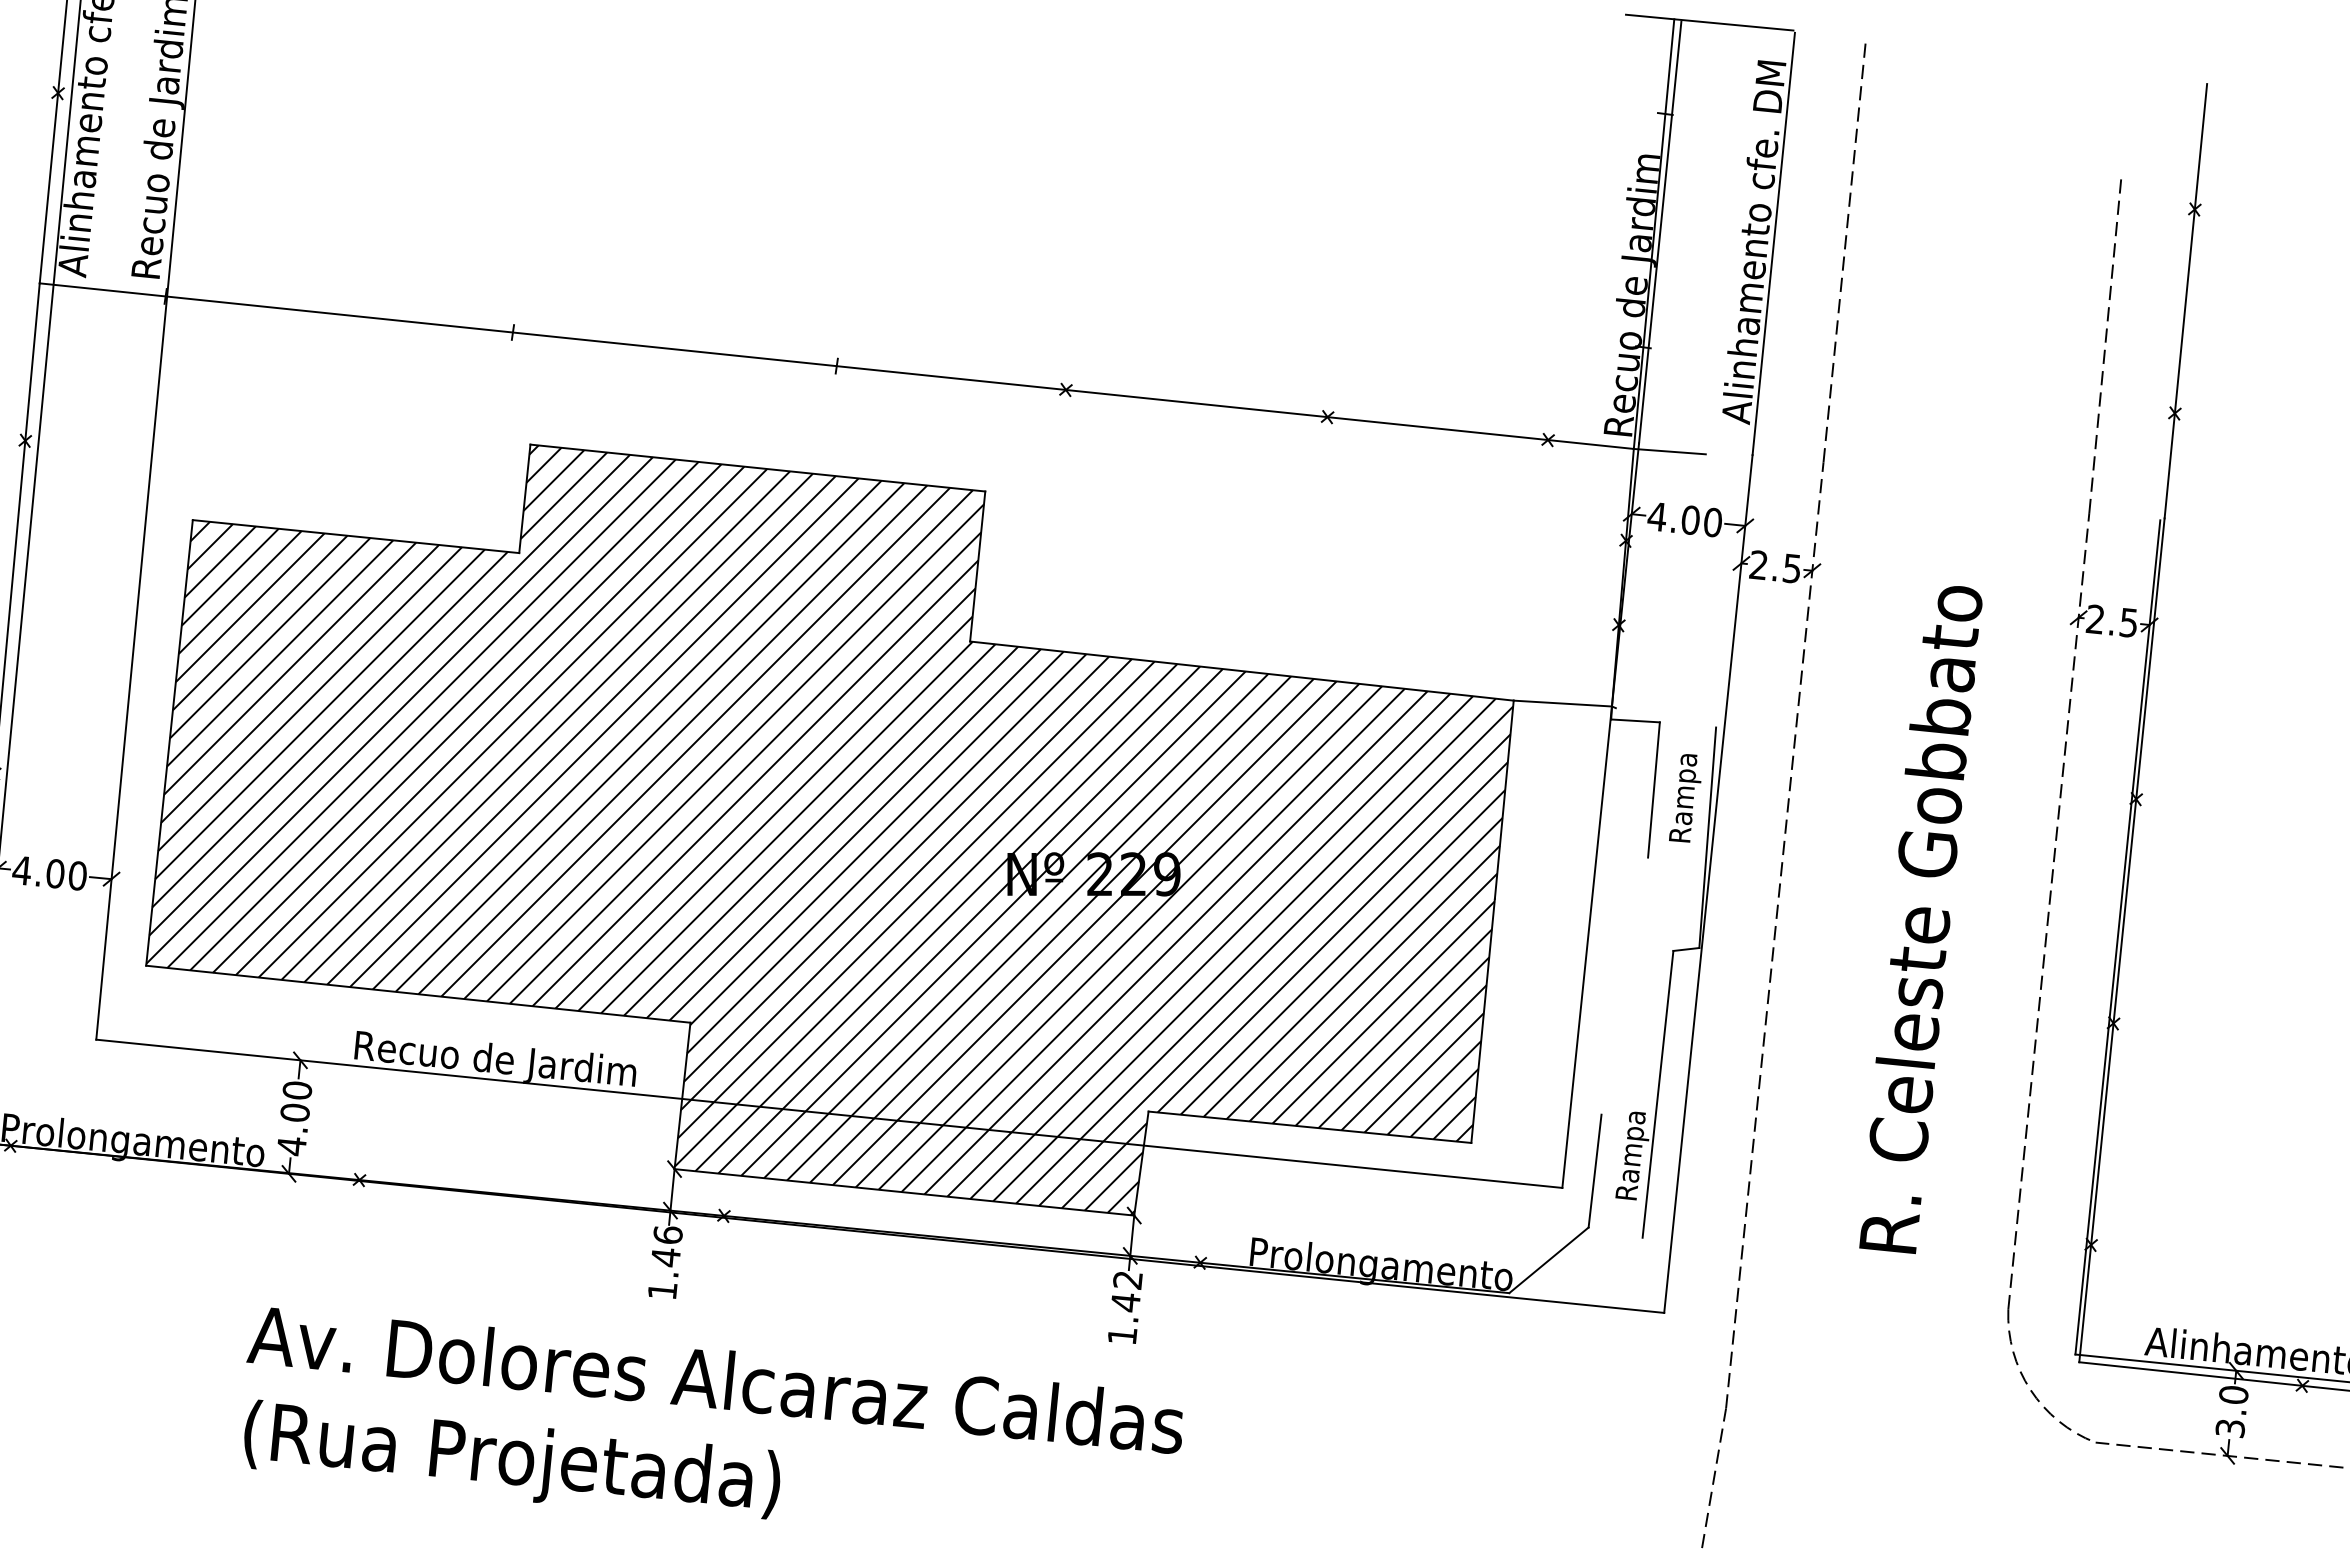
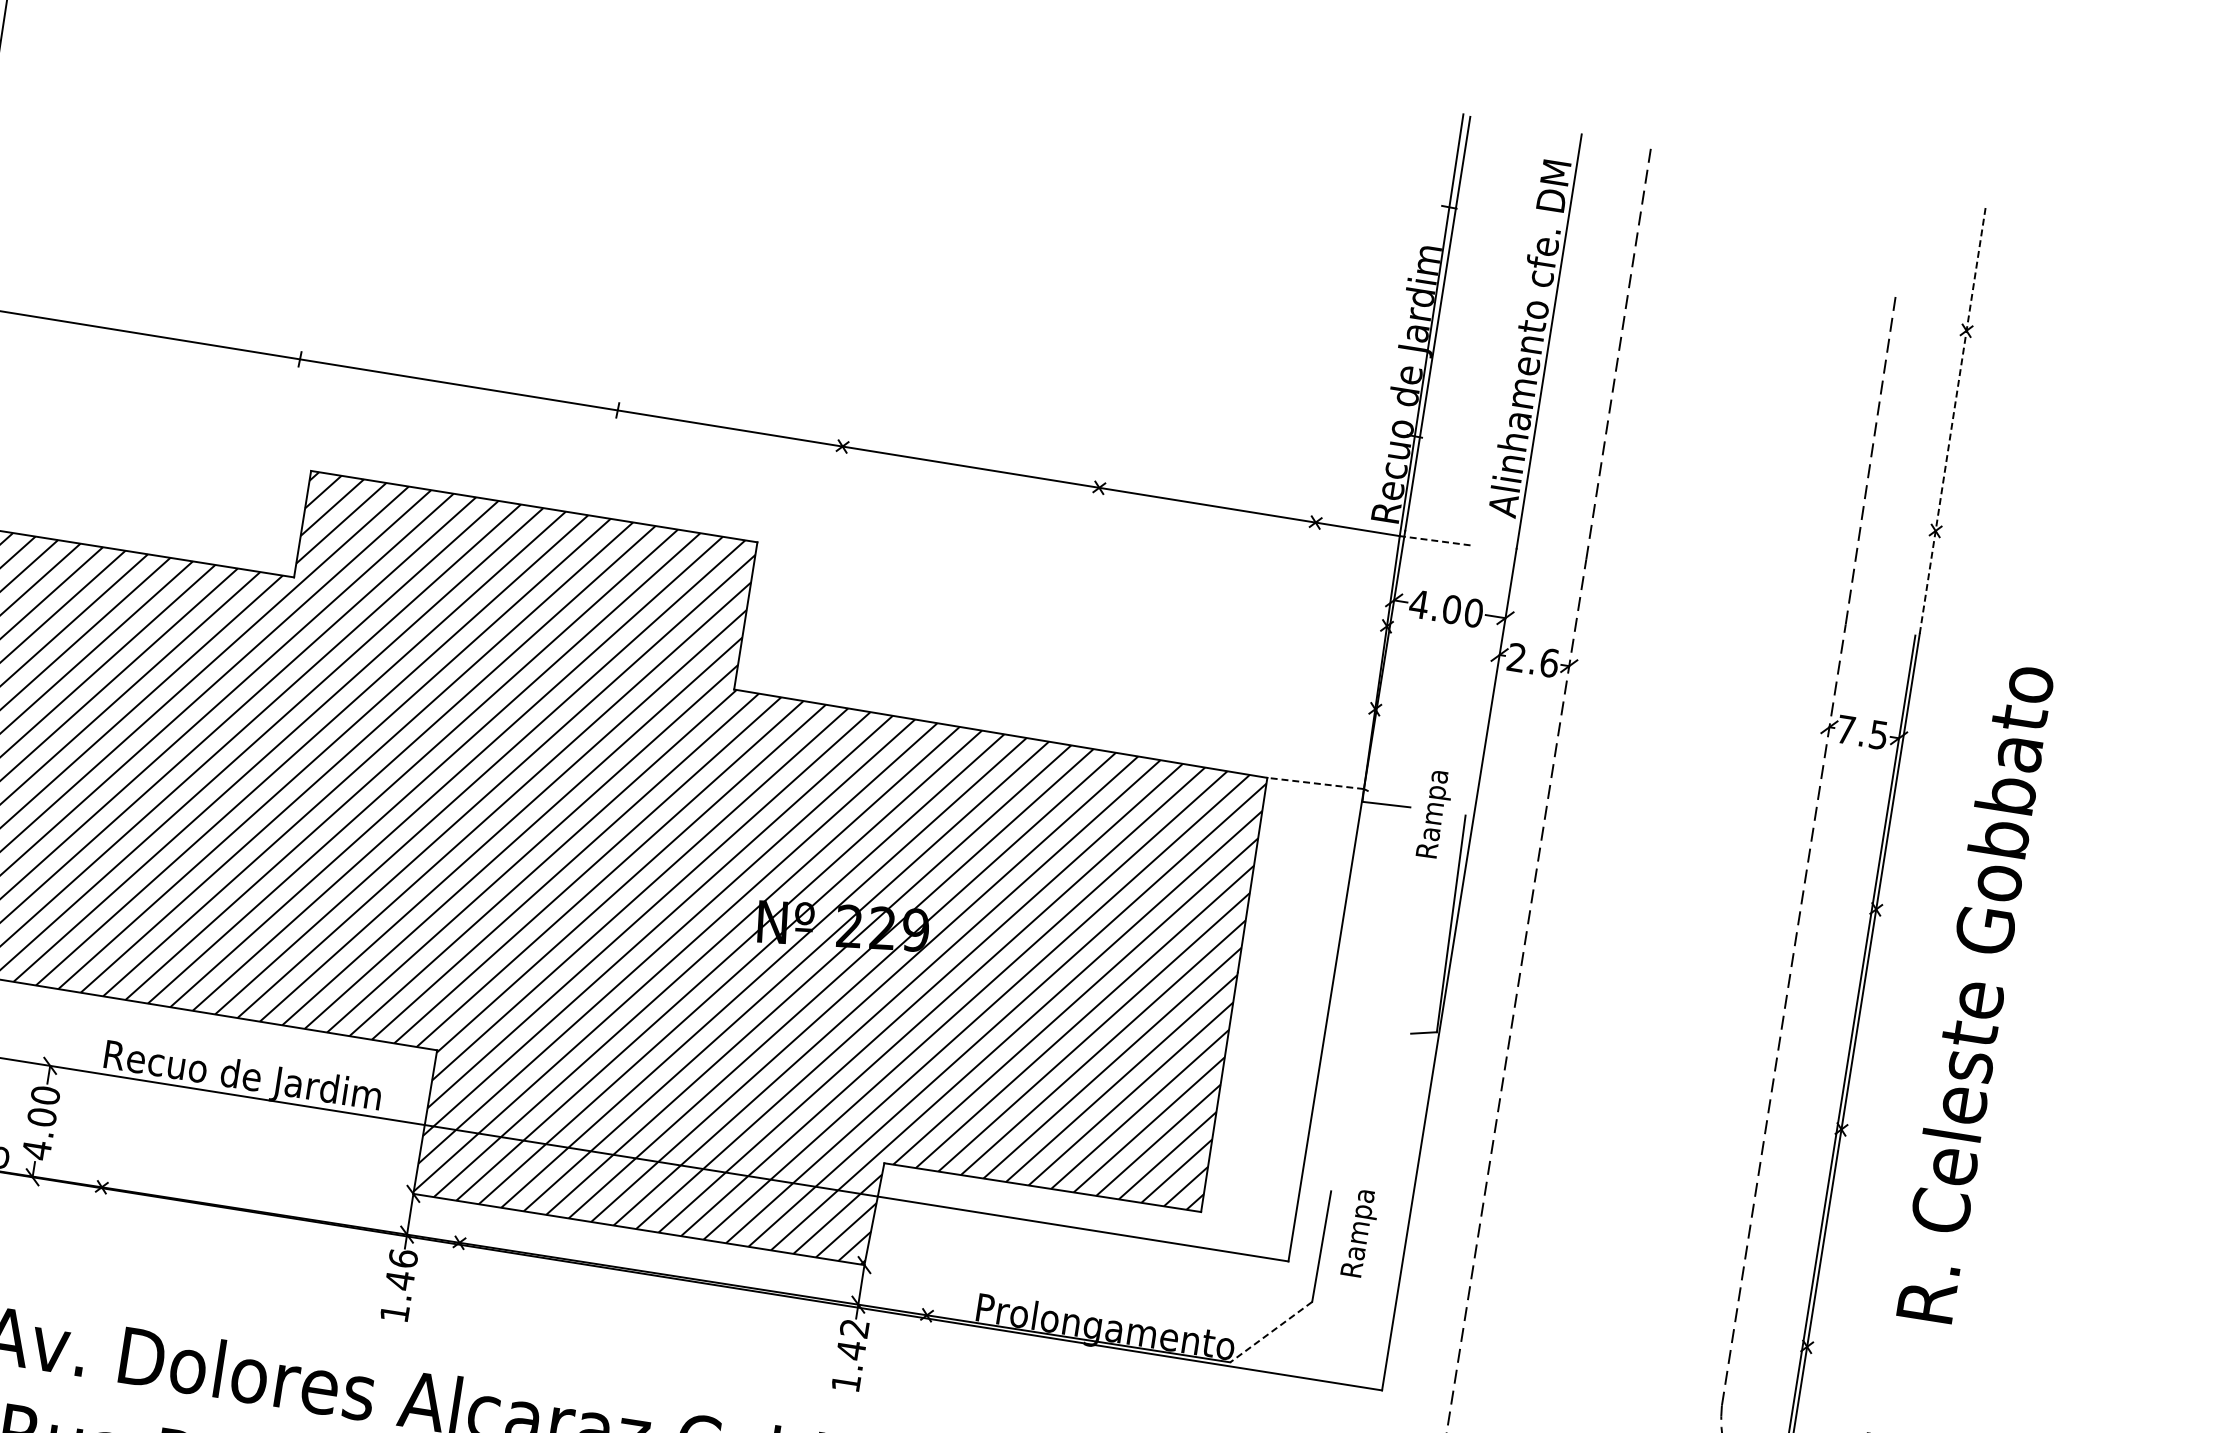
line: (1709, 22) -> (1497, 119), removed
line: (2185, 300) -> (1952, 420), solid -> dashed
line: (1669, 451) -> (1434, 540), solid -> dashed
text: (1791, 568) -> (1548, 662), 2.5 -> 2.6
text: (2095, 619) -> (1845, 729), 2.5 -> 7.5
line: (1562, 703) -> (1315, 783), solid -> dashed
line: (1653, 789) -> (1400, 873), removed
text: (1685, 798) -> (1434, 814), moved
text: (1920, 920) -> (1974, 995), moved
line: (1657, 1093) -> (1387, 1173), removed
line: (1548, 1260) -> (1270, 1332), solid -> dashed

